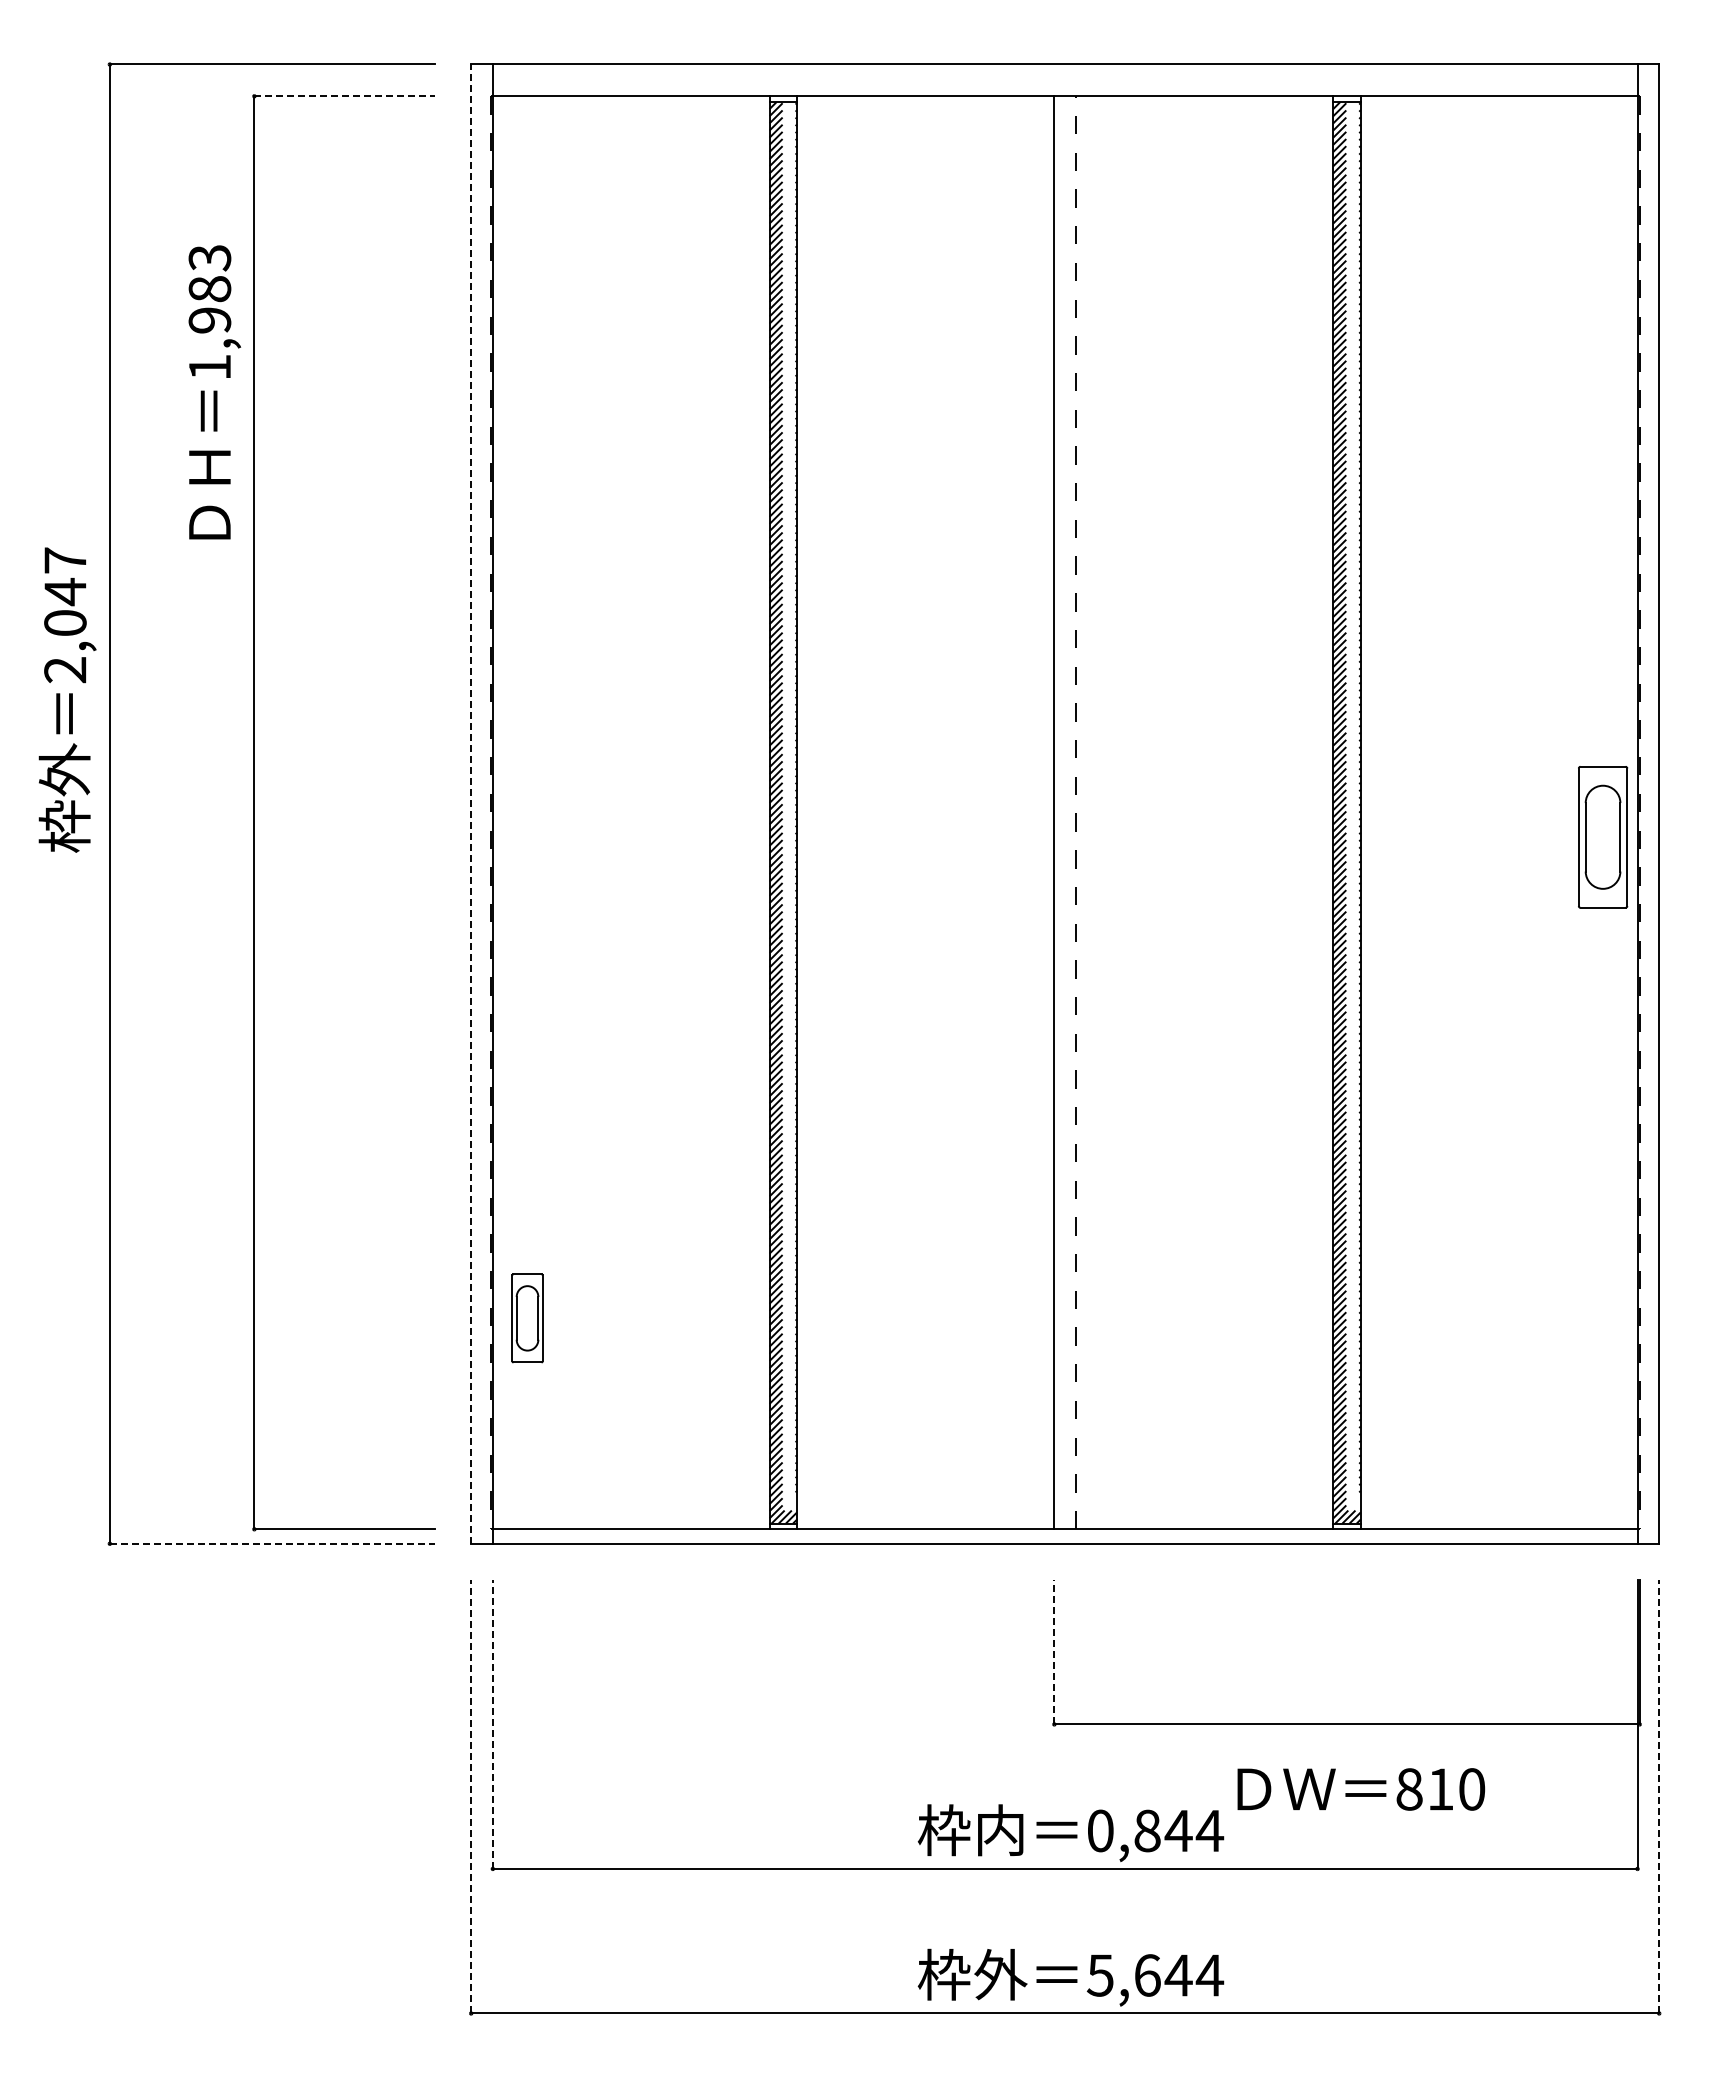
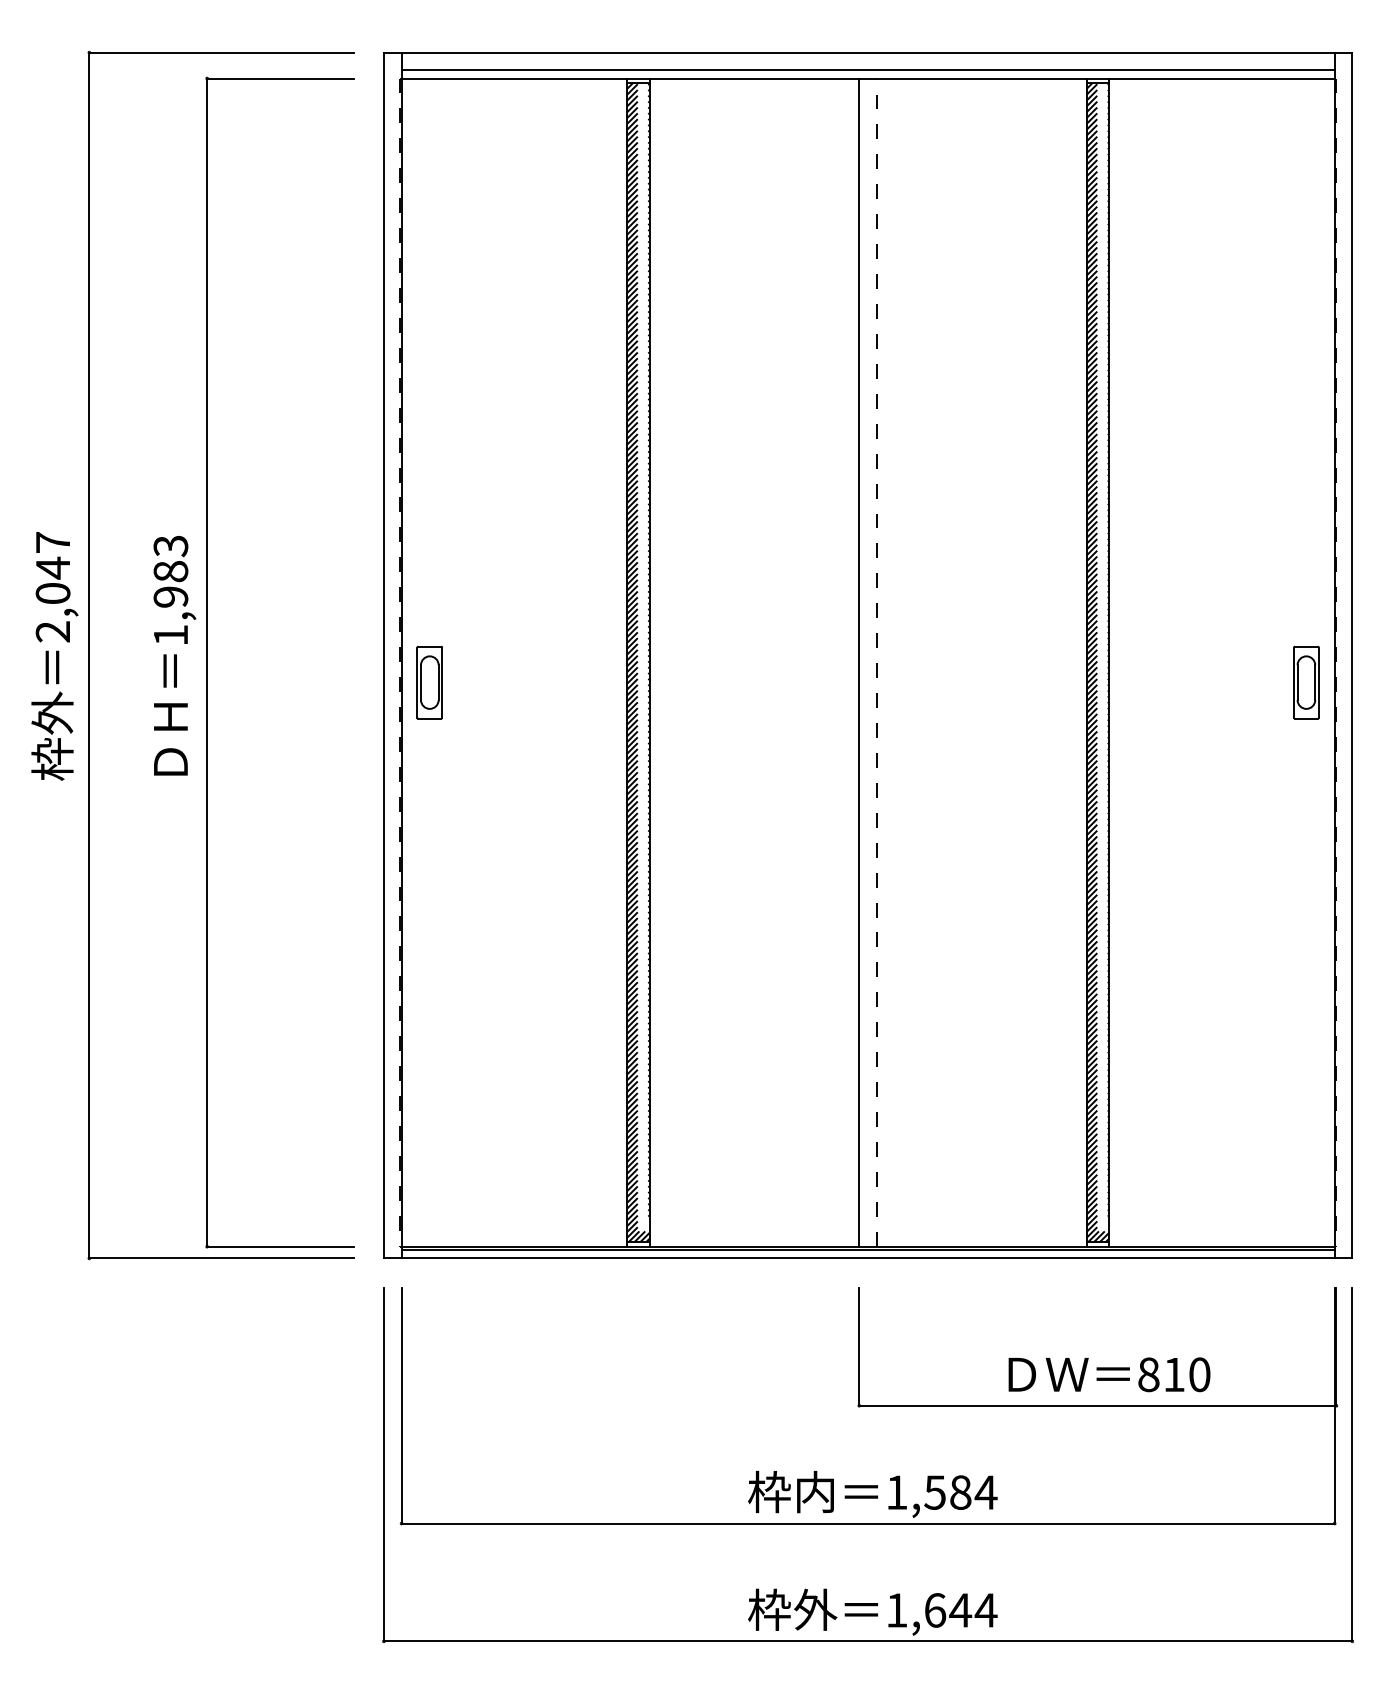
line: (1064, 86) -> (867, 70), added
line: (345, 96) -> (281, 78), dashed -> solid
text: (214, 392) -> (174, 655), moved
text: (67, 699) -> (54, 655), moved
line: (471, 804) -> (384, 655), dashed -> solid
part: (1602, 837) -> (1306, 682), size x0.62
part: (527, 1318) -> (429, 682), moved
line: (1064, 1532) -> (867, 1249), added
line: (272, 1543) -> (221, 1258), dashed -> solid
line: (1054, 1651) -> (859, 1346), dashed -> solid
line: (492, 1724) -> (401, 1405), dashed -> solid
text: (1361, 1789) -> (1109, 1374), moved
line: (471, 1796) -> (384, 1464), dashed -> solid
line: (1659, 1796) -> (1352, 1464), dashed -> solid
text: (1140, 1830) -> (929, 1492), 0,844 -> 1,584
text: (1099, 1975) -> (896, 1610), 5,644 -> 1,644

